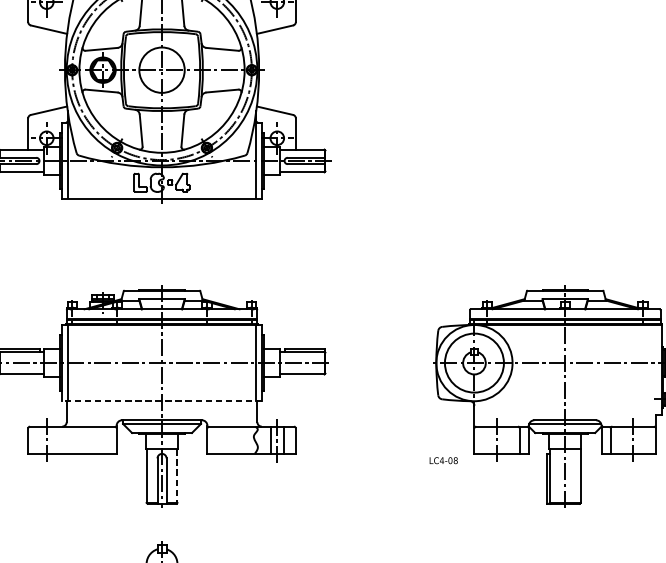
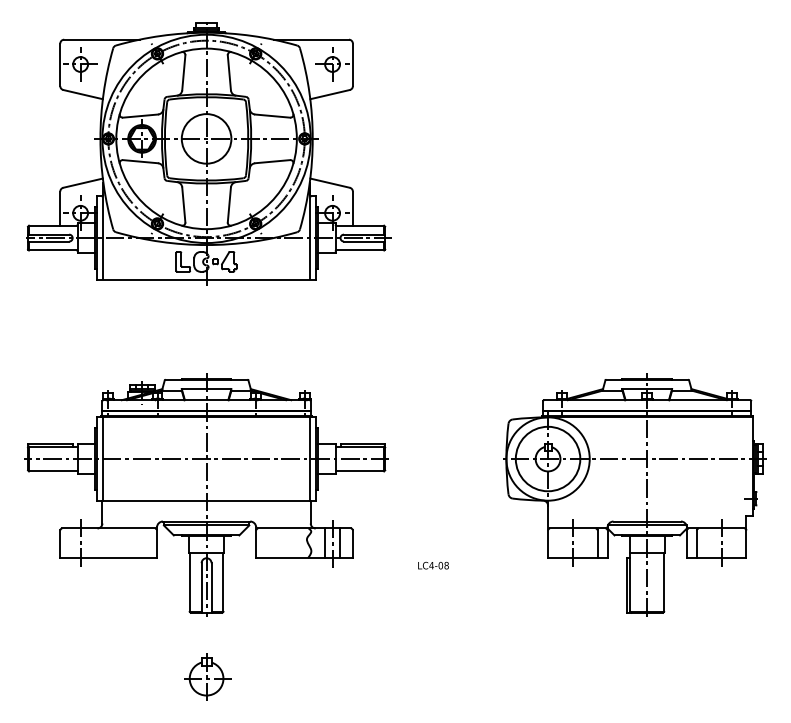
line: (161, 401) -> (206, 500), dashed -> solid
text: (443, 460) -> (433, 565), moved
line: (177, 476) -> (223, 583), dashed -> solid

